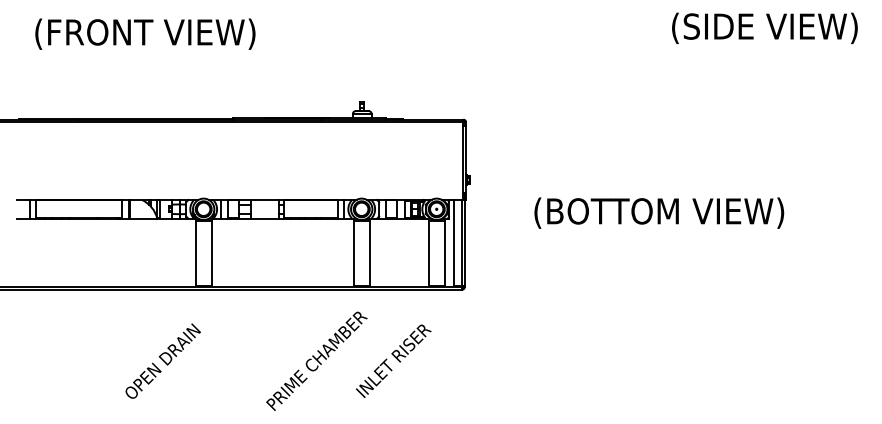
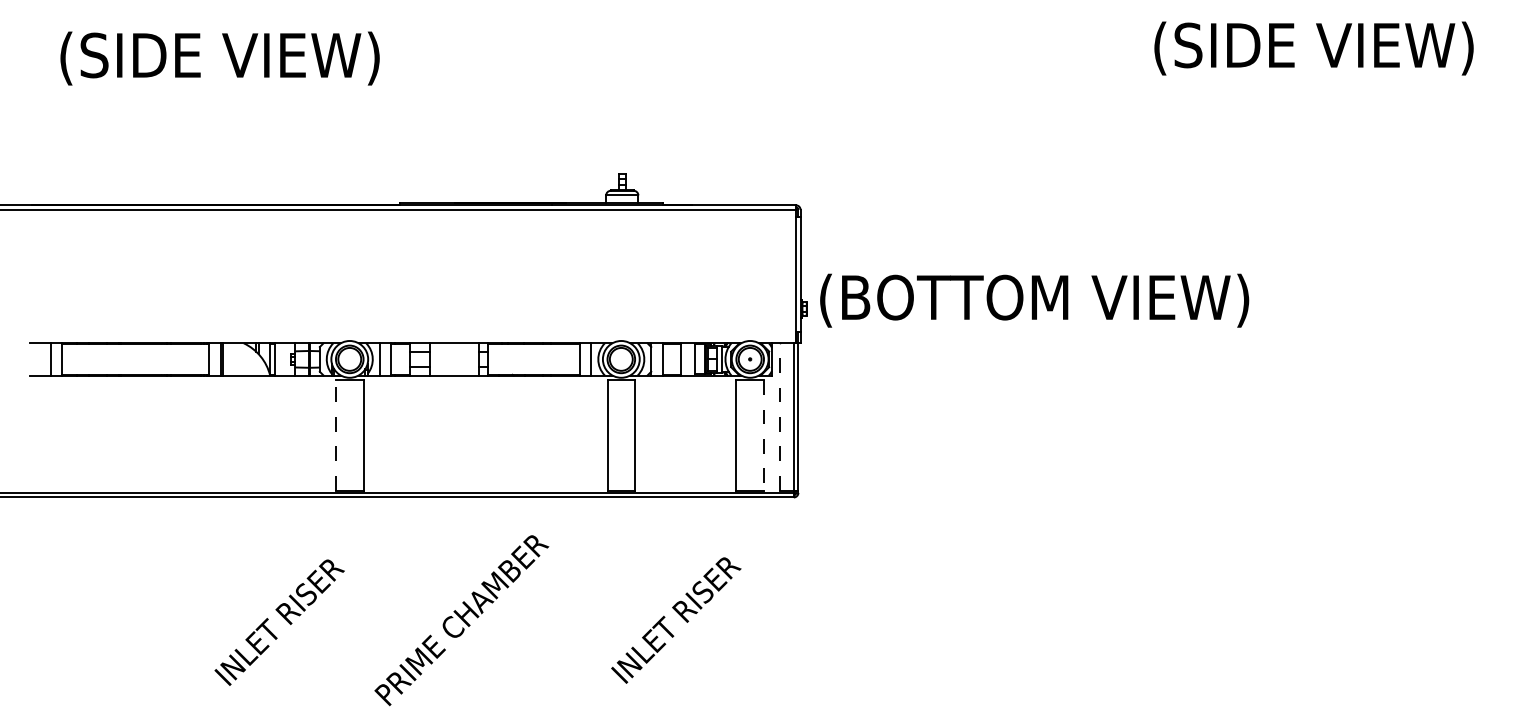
text: (151, 33) -> (260, 57), (FRONT VIEW) -> (SIDE VIEW)
text: (659, 212) -> (1034, 299), moved
line: (454, 242) -> (780, 416), solid -> dashed
line: (195, 253) -> (335, 435), solid -> dashed
line: (444, 254) -> (763, 437), solid -> dashed
text: (316, 360) -> (461, 619), moved
text: (162, 361) -> (279, 620), OPEN DRAIN -> INLET RISER

